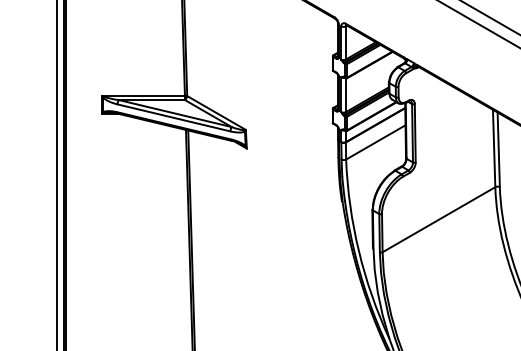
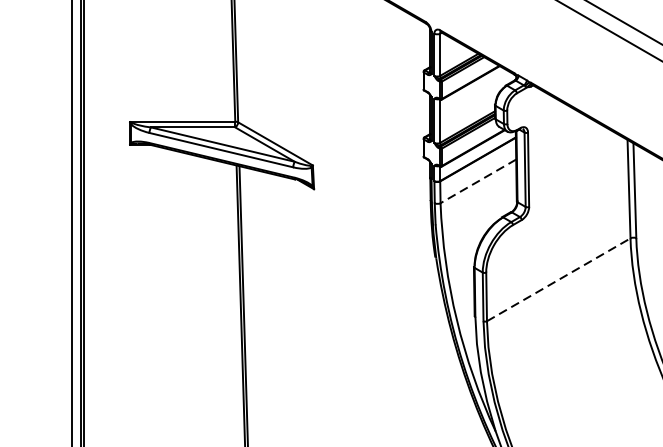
line: (375, 142) -> (477, 181), solid -> dashed
line: (439, 219) -> (559, 279), solid -> dashed

